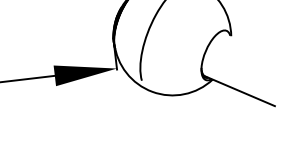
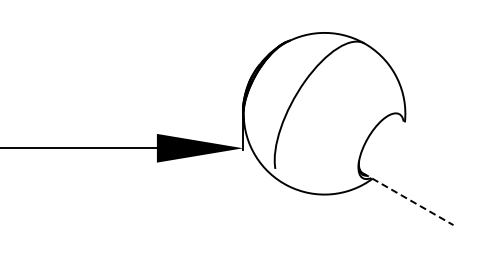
line: (240, 91) -> (408, 199), solid -> dashed

